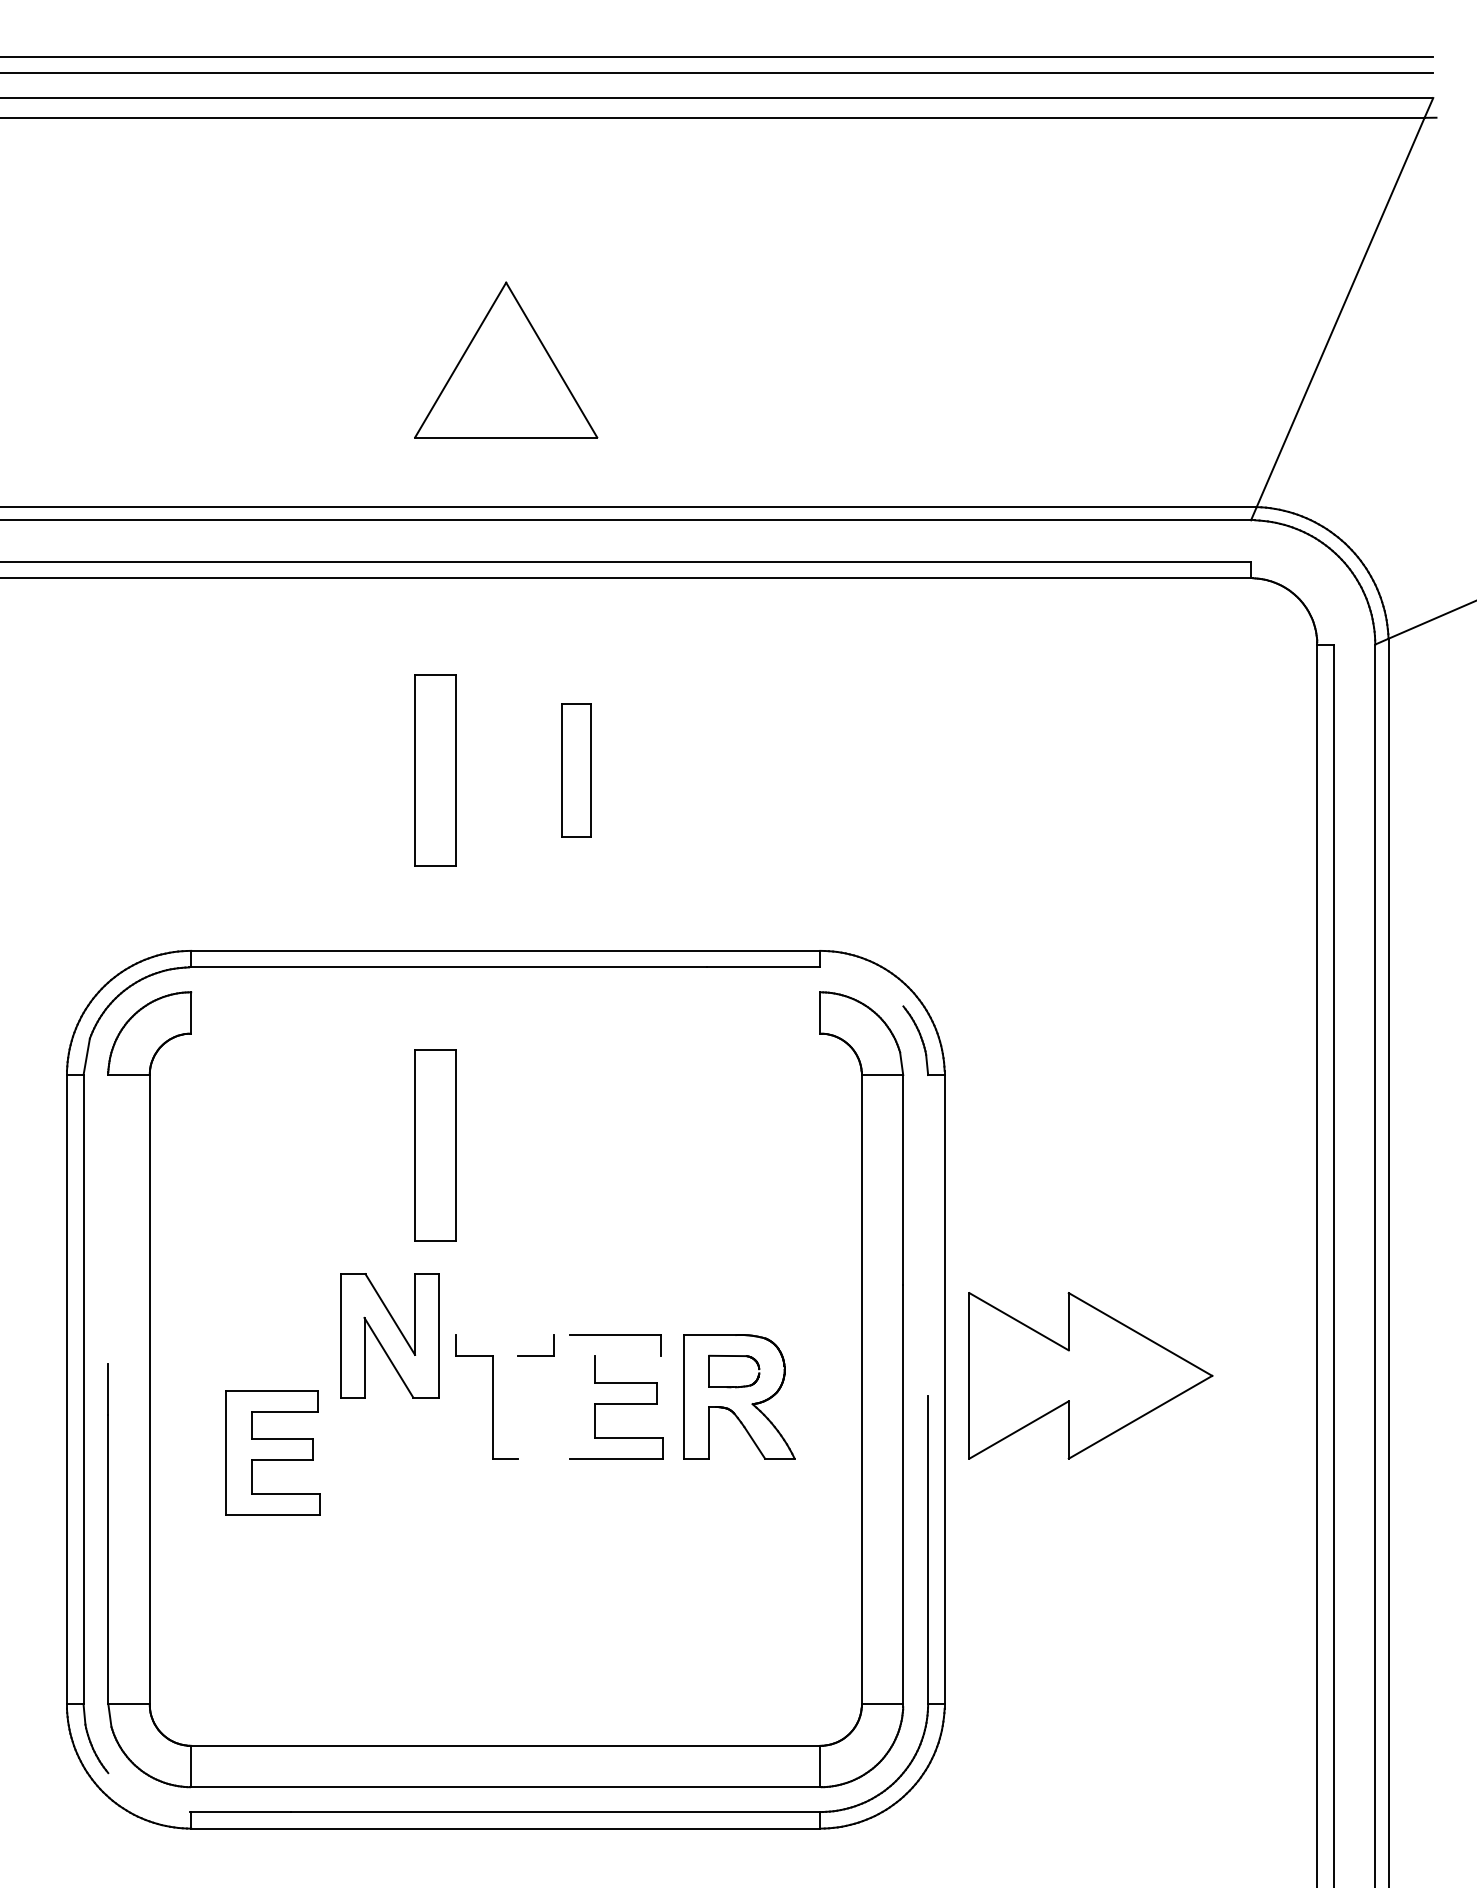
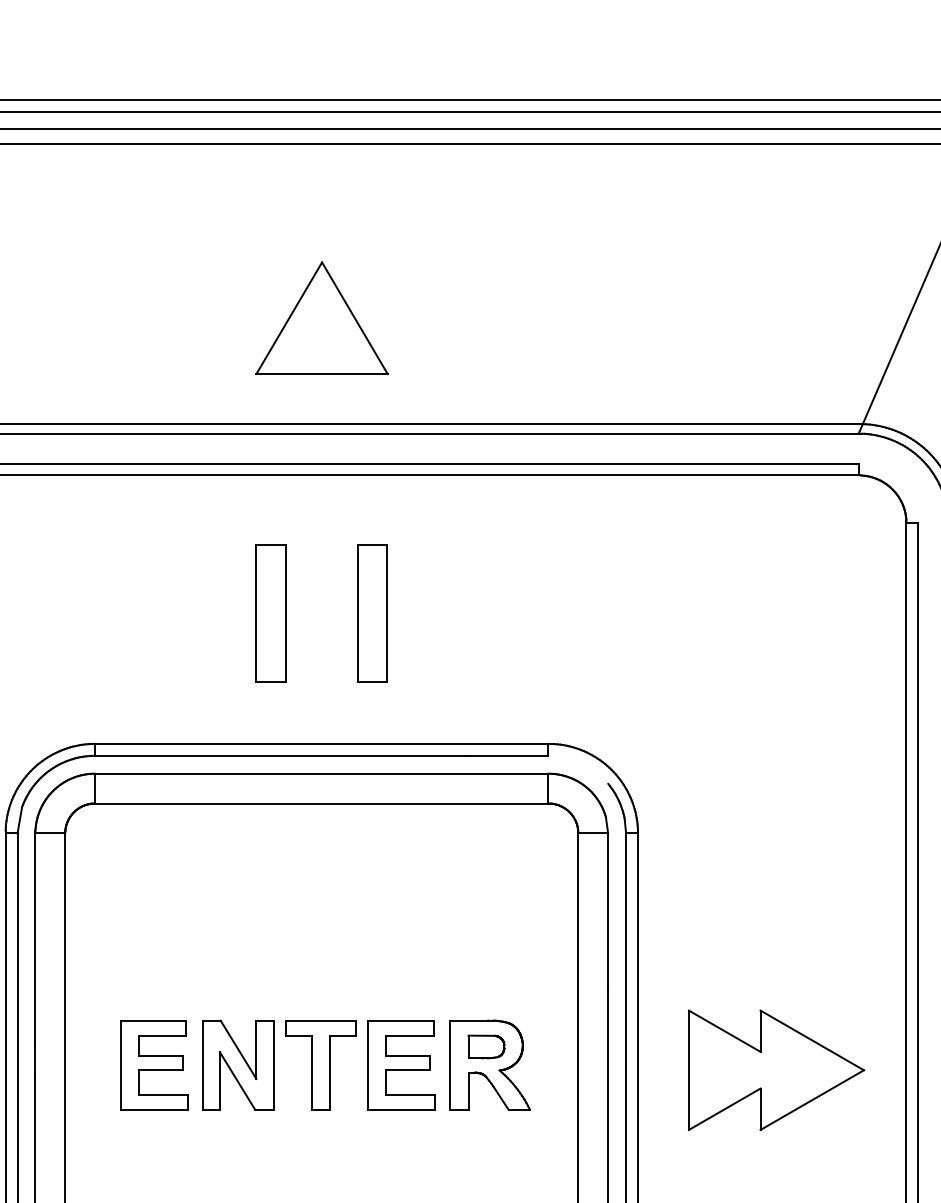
part: (576, 770) -> (372, 613), size x1.43
line: (505, 992) -> (321, 773), added
line: (505, 1033) -> (321, 803), added
part: (435, 1145) -> (271, 884), removed
line: (108, 1219) -> (35, 937), added
line: (928, 1235) -> (626, 948), added
part: (389, 1335) -> (238, 1064), moved
line: (504, 1335) -> (320, 1020), added
line: (628, 1355) -> (410, 1035), added
part: (1090, 1375) -> (776, 1069), moved
line: (569, 1396) -> (367, 1064), added
line: (517, 1406) -> (330, 1072), added
part: (272, 1452) -> (153, 1064), moved

